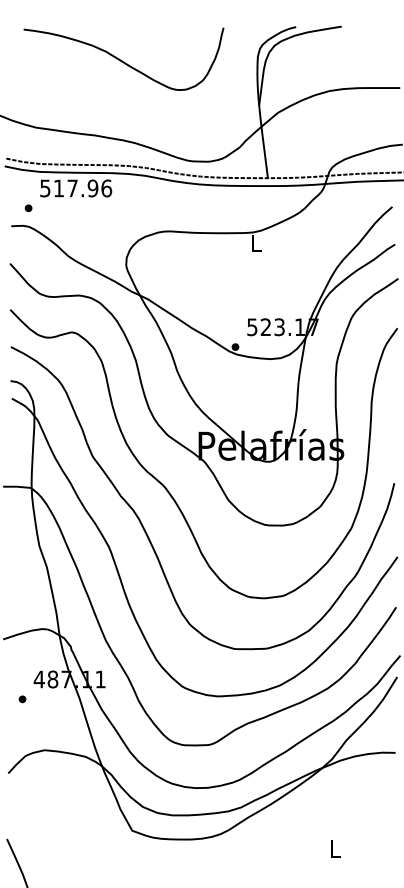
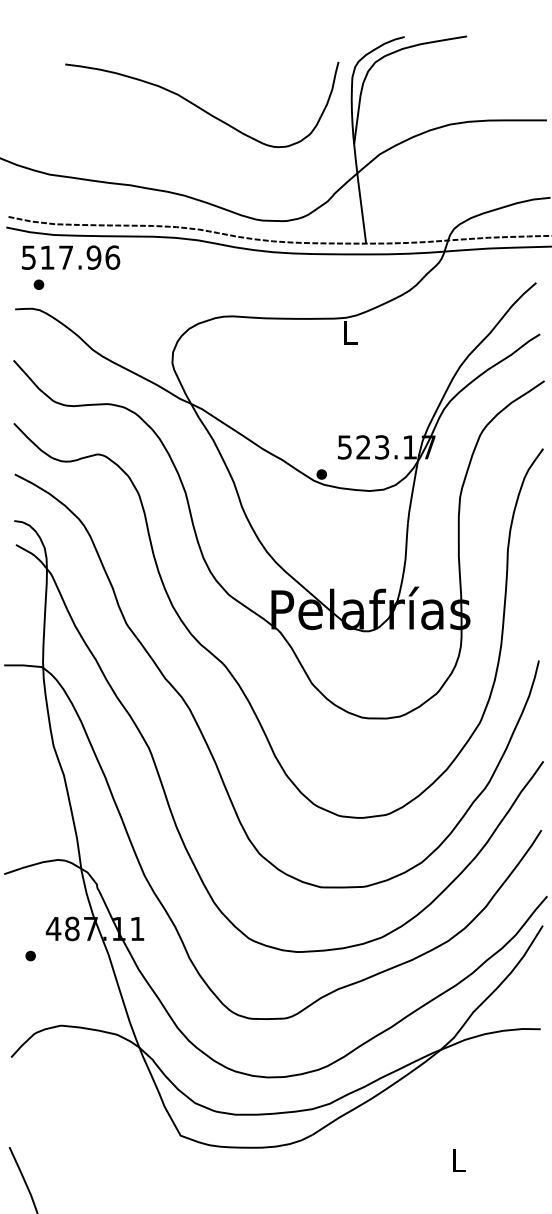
curve: (121, 60) -> (199, 106), moved
text: (76, 188) -> (71, 257), moved

